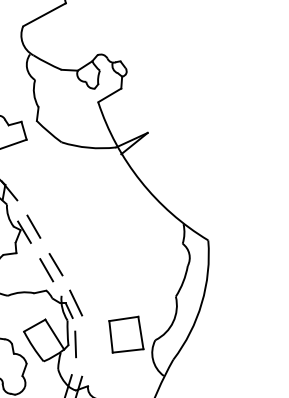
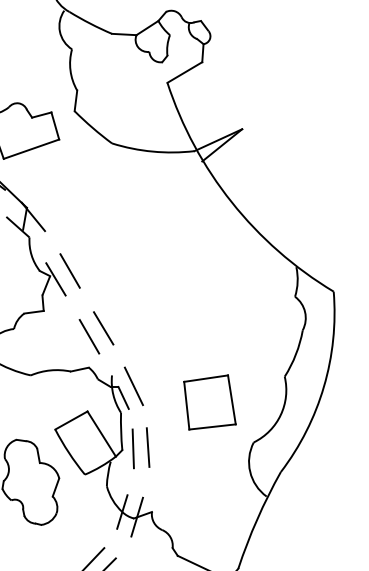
part: (126, 334) -> (210, 402), moved
line: (85, 343) -> (148, 447), added

